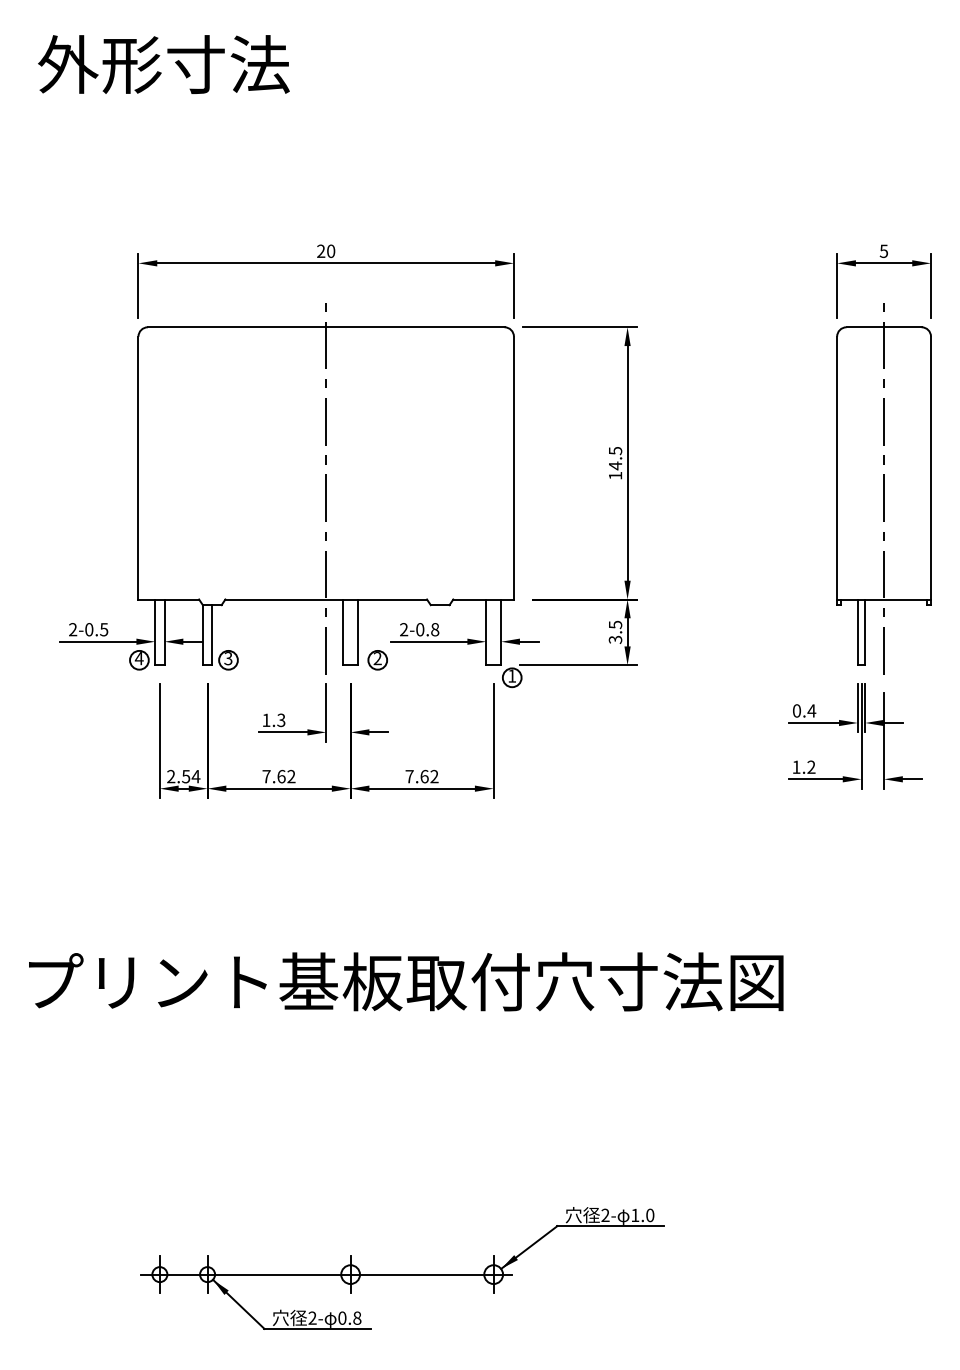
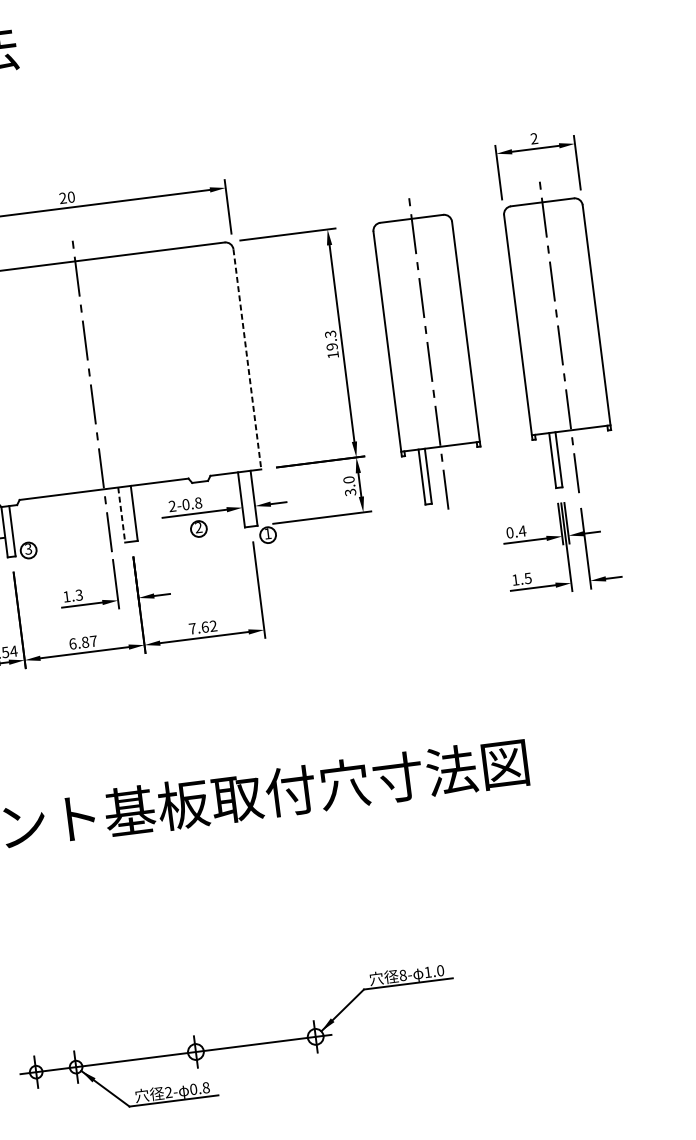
text: (883, 251) -> (533, 138), 5 -> 2
text: (615, 458) -> (331, 340), 14.5 -> 19.3
line: (513, 468) -> (247, 359), solid -> dashed
part: (727, 488) -> (428, 353), added
text: (615, 624) -> (348, 479), 3.5 -> 3.0
line: (343, 632) -> (122, 515), solid -> dashed
part: (377, 660) -> (198, 529), moved
text: (811, 766) -> (528, 577), 1.2 -> 1.5
text: (278, 776) -> (82, 642), 7.62 -> 6.87
text: (605, 1215) -> (403, 975), 2- -> 8-

